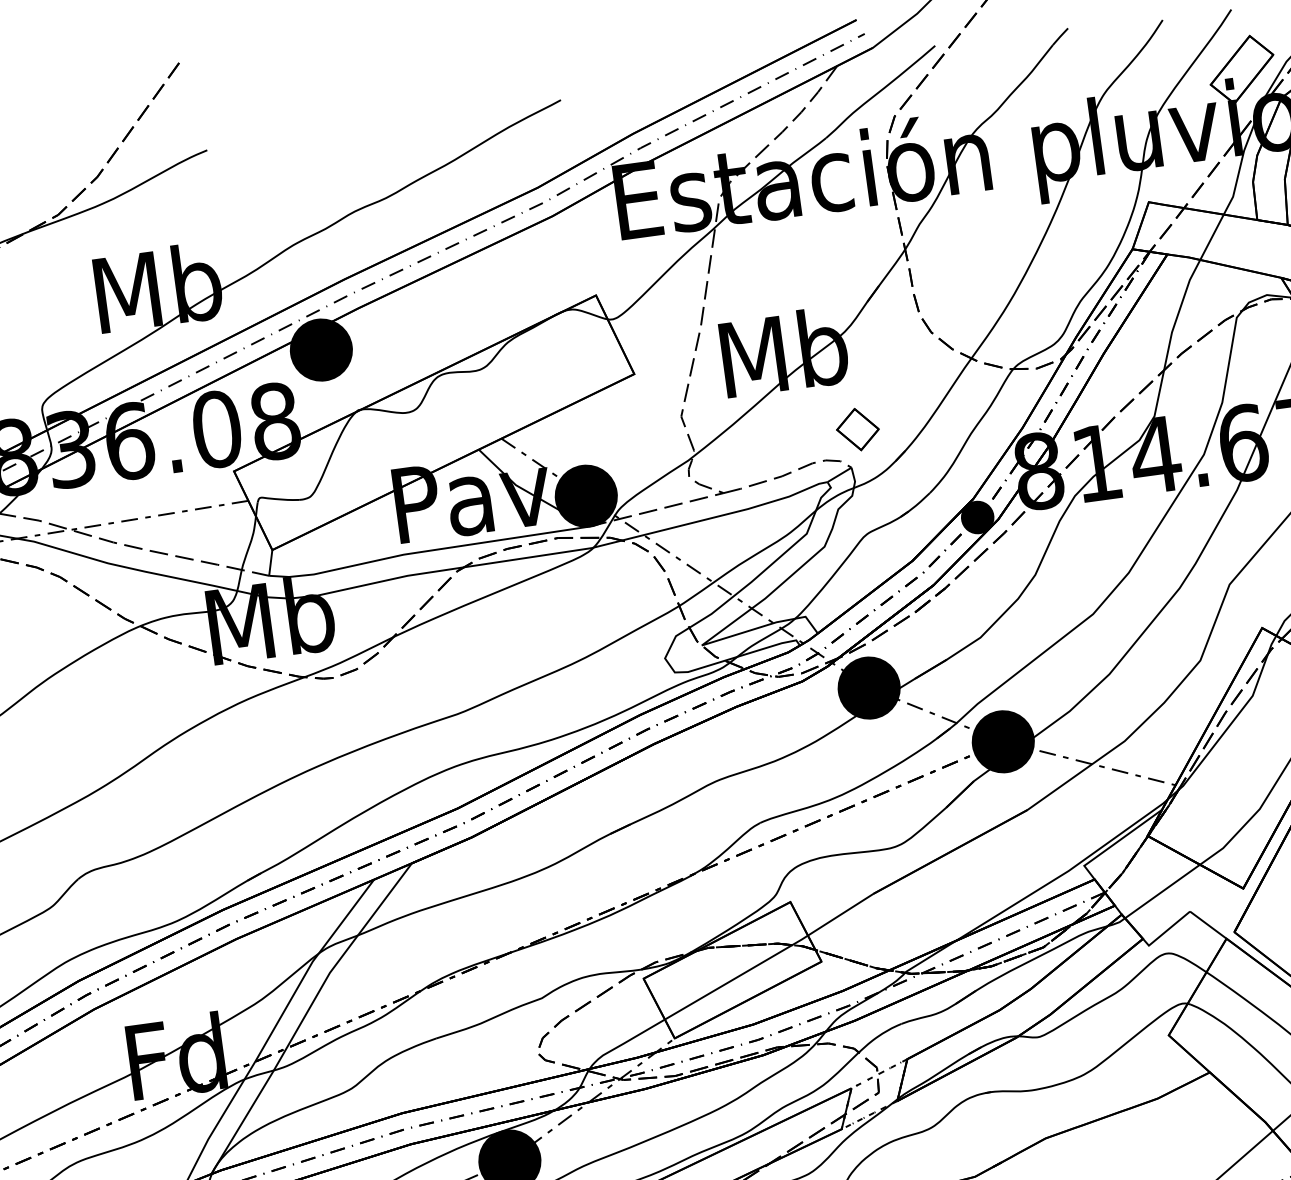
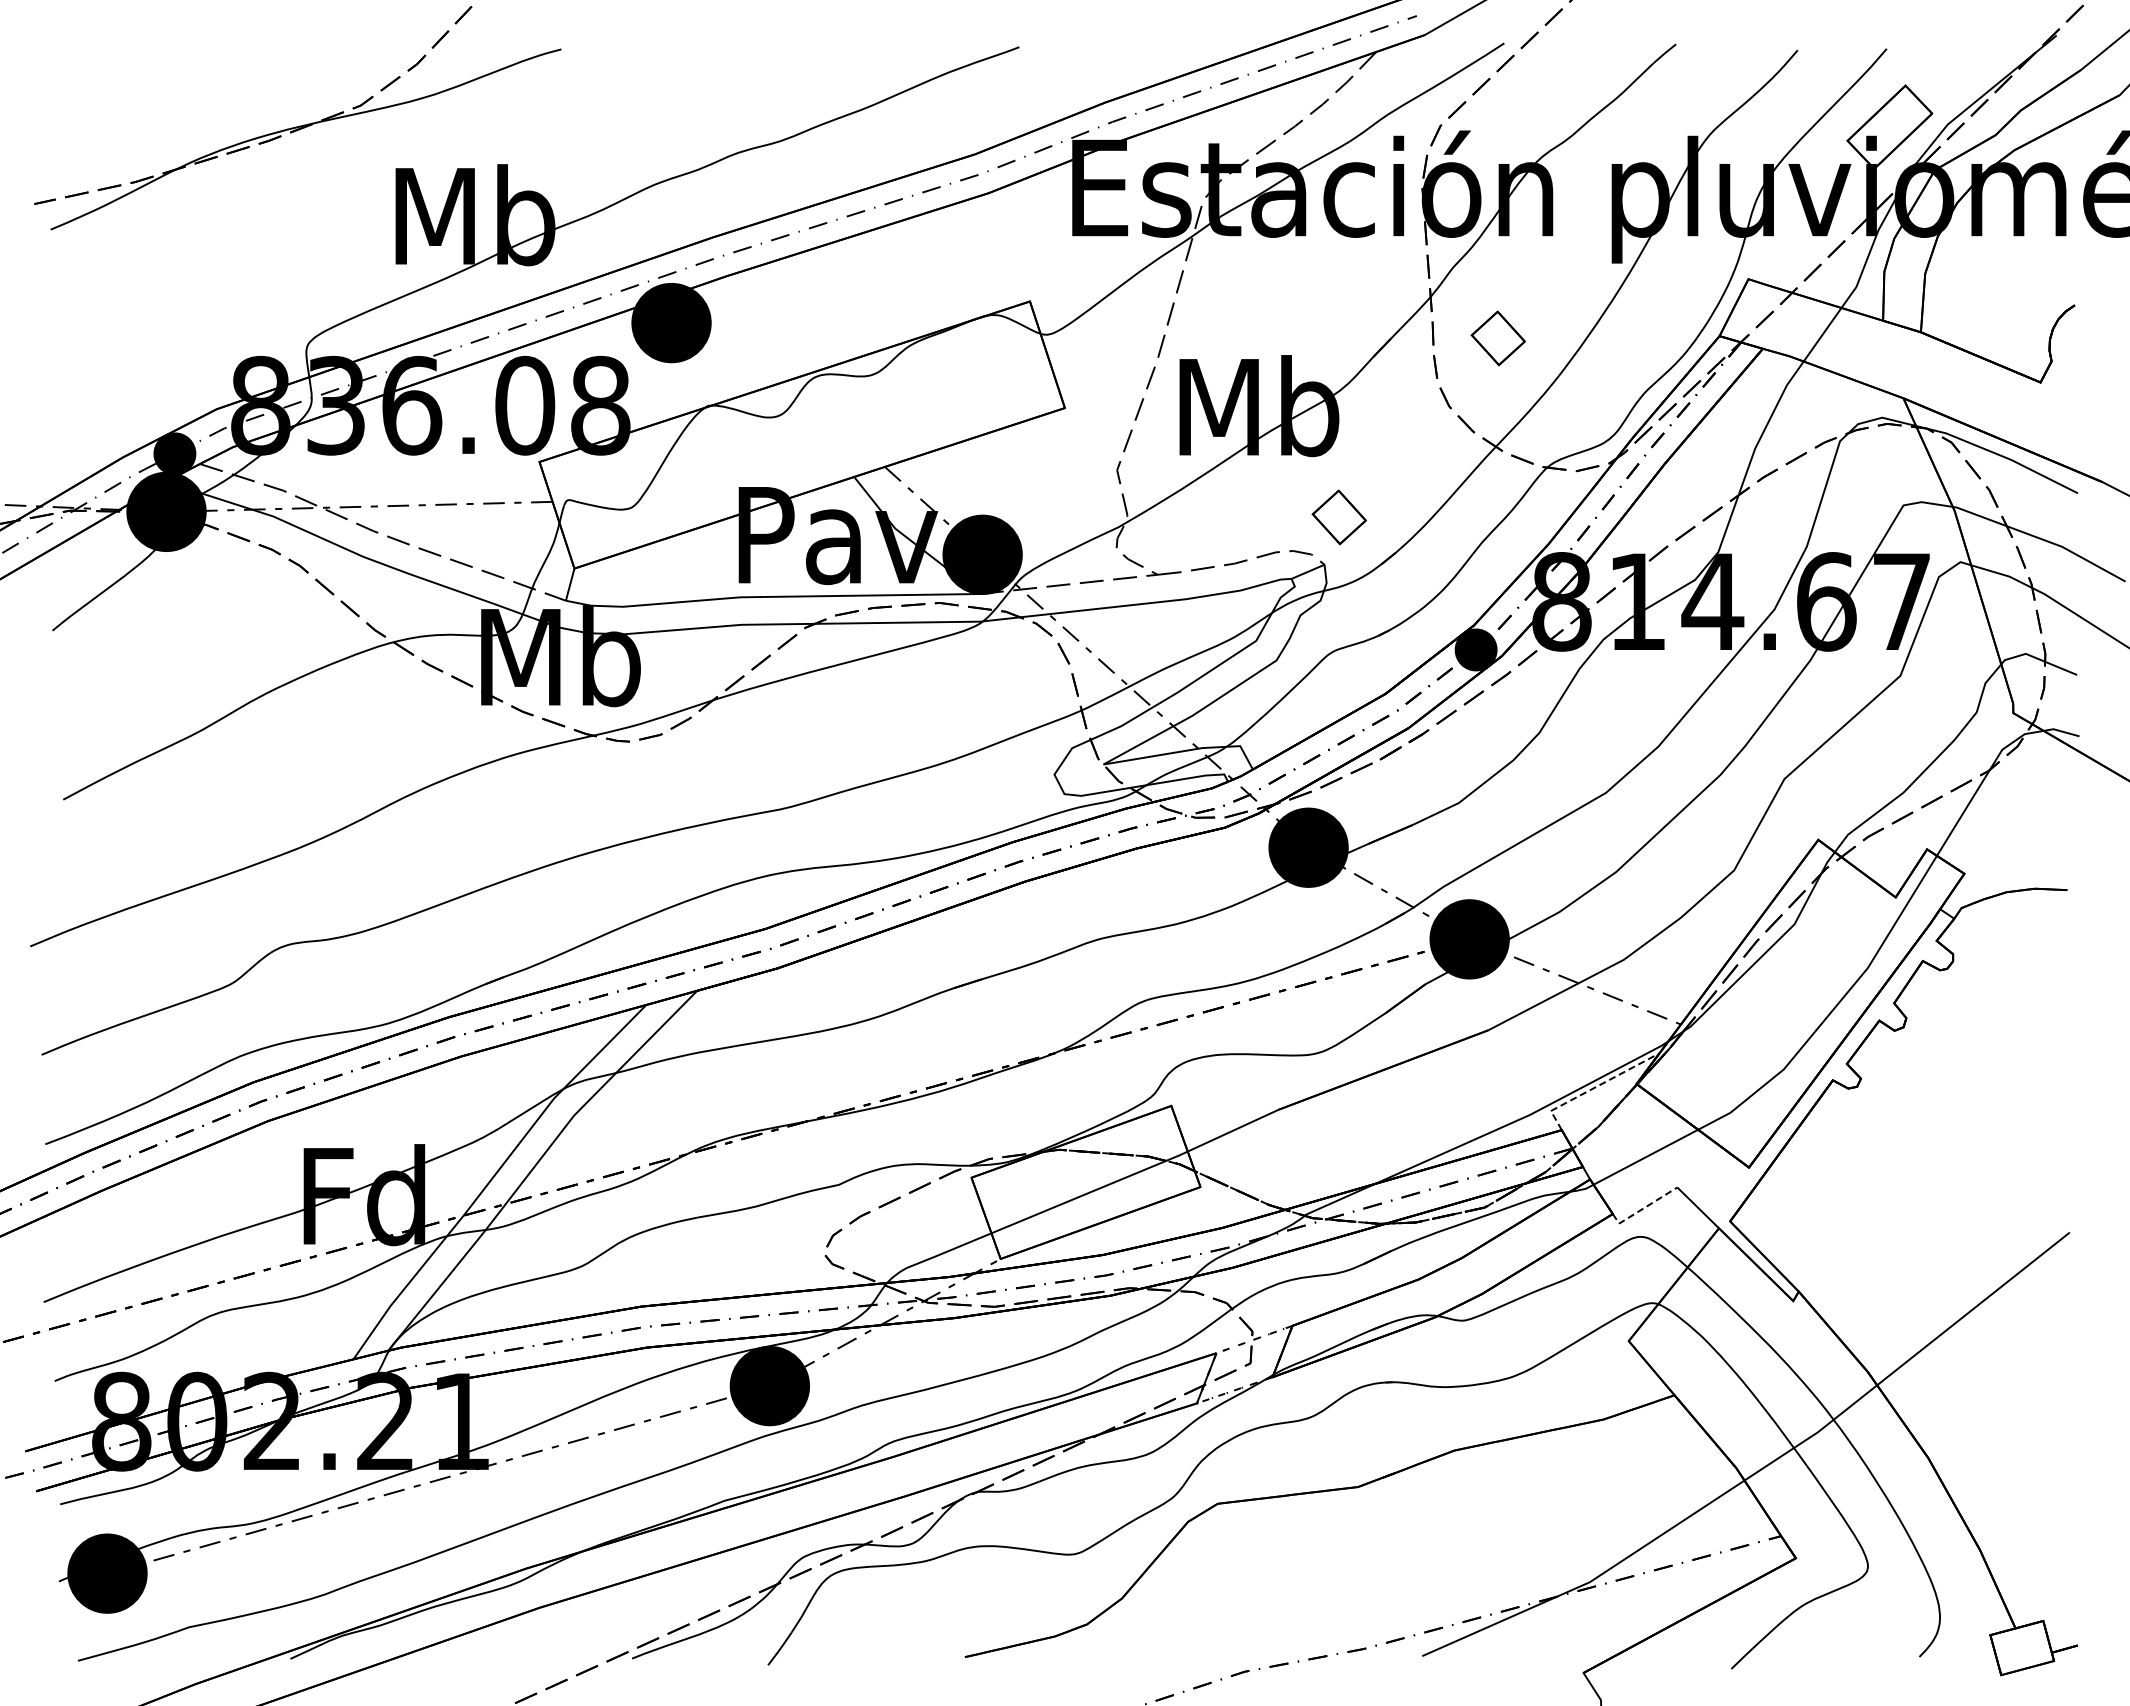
part: (961, 274) -> (1497, 338), added
line: (1116, 842) -> (1595, 1087), solid -> dashed
line: (1165, 931) -> (1642, 1208), solid -> dashed

